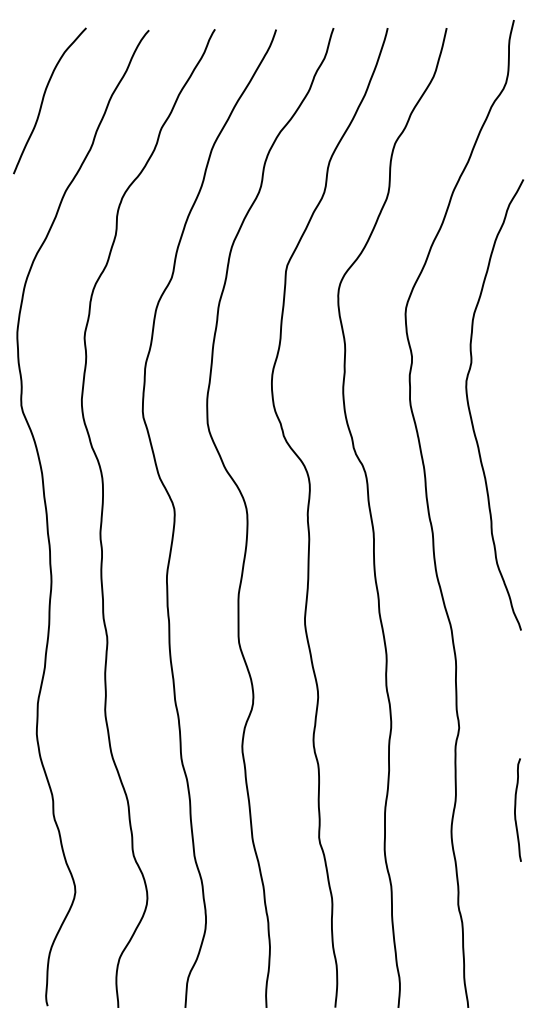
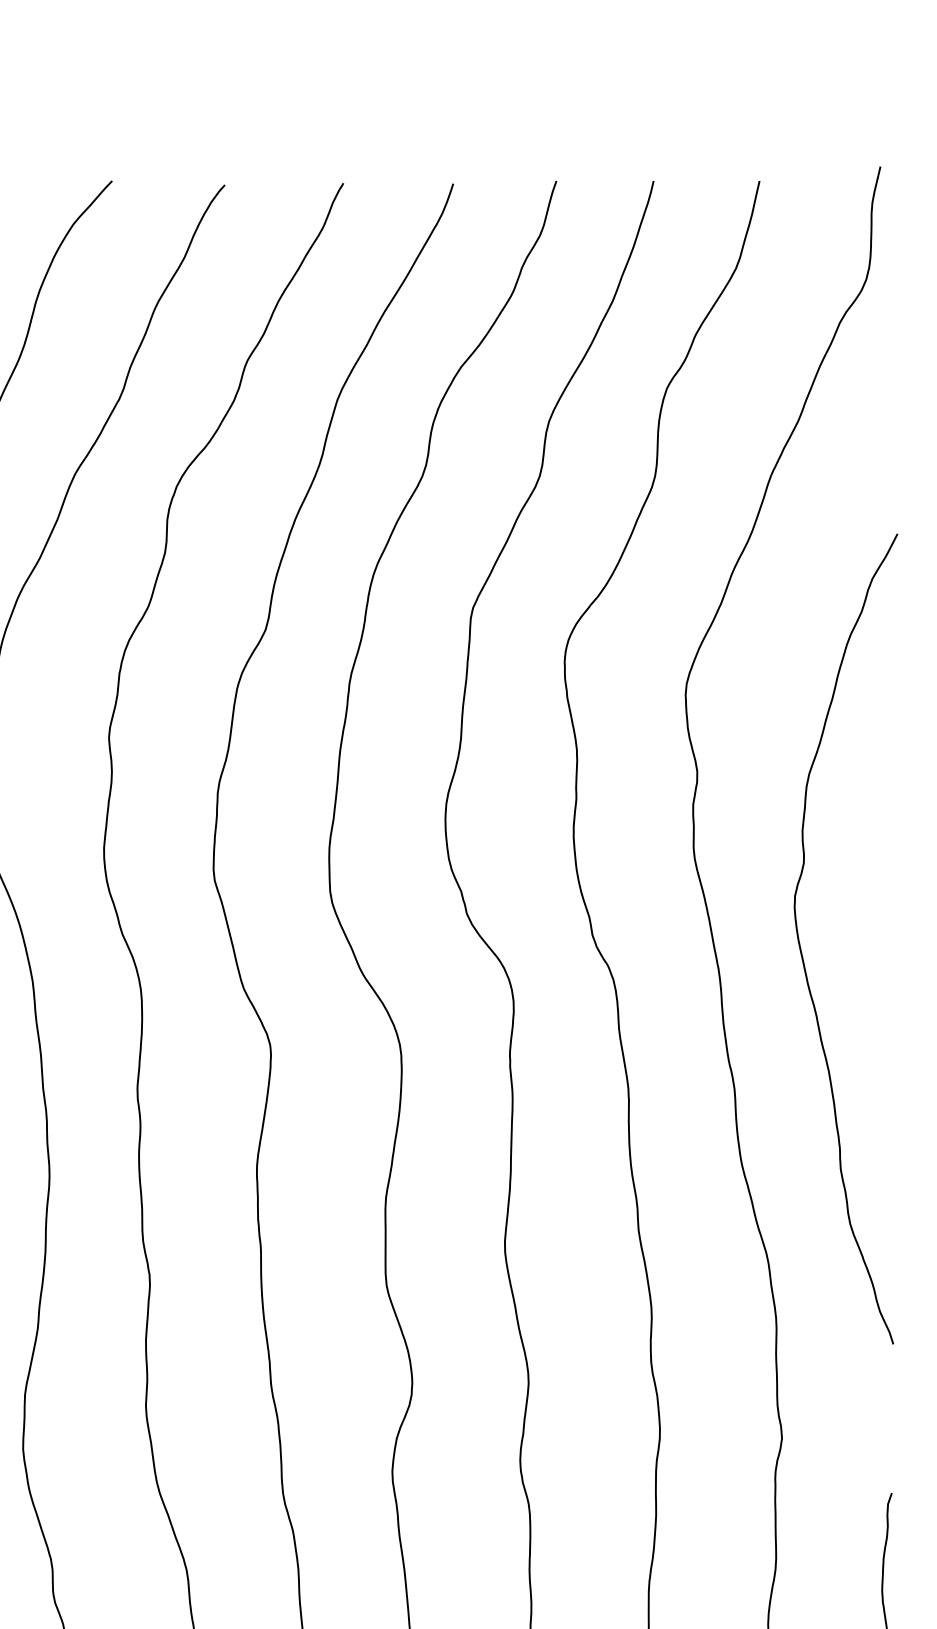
curve: (470, 409) -> (802, 947), moved

